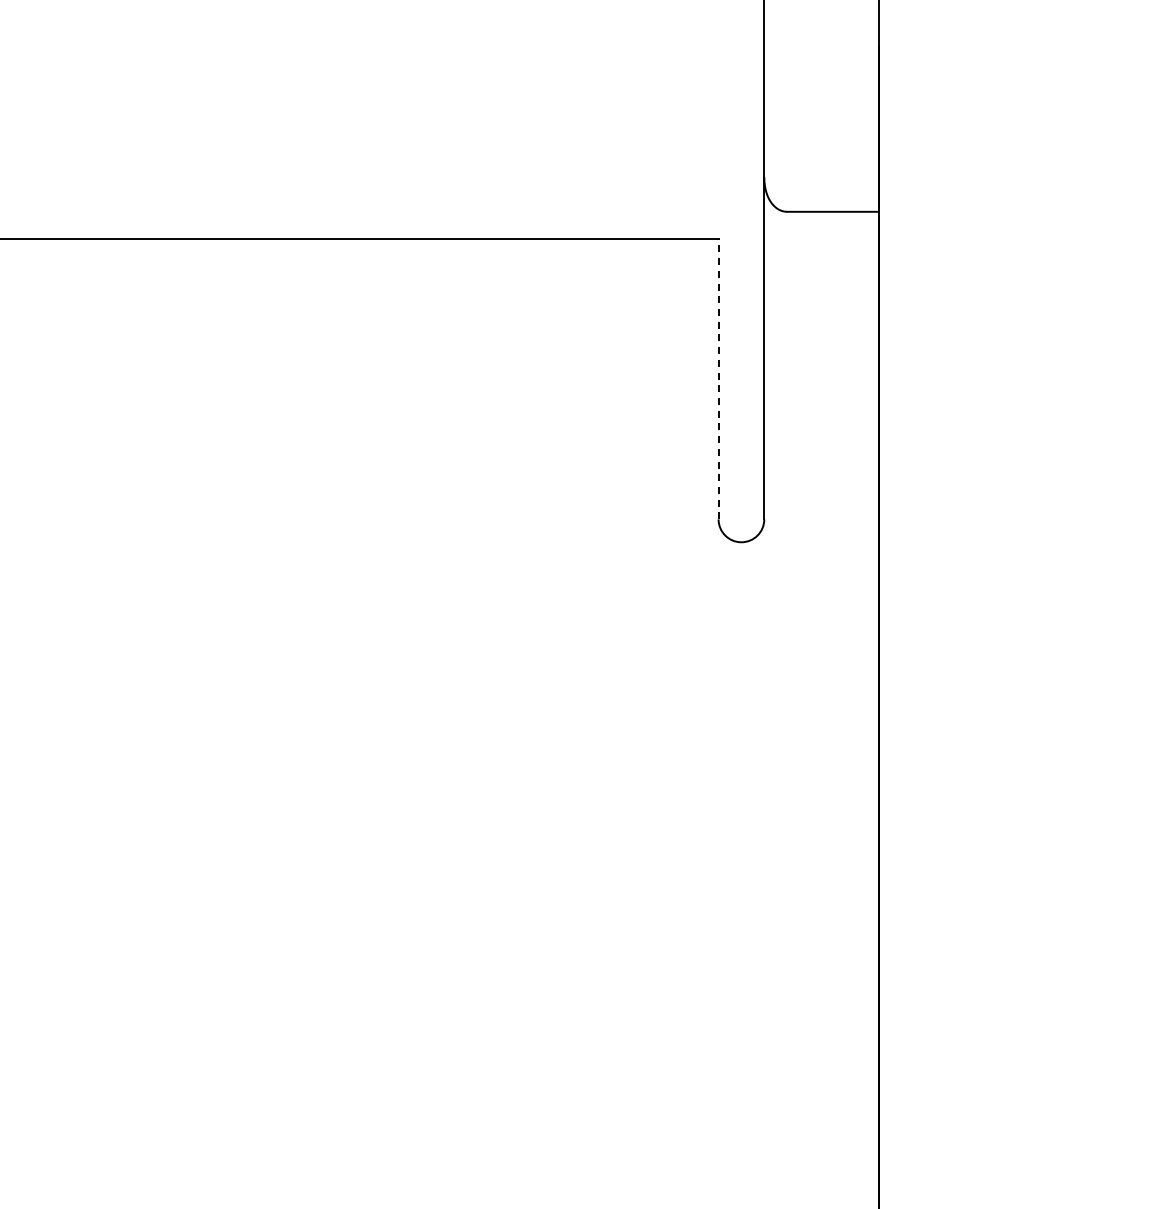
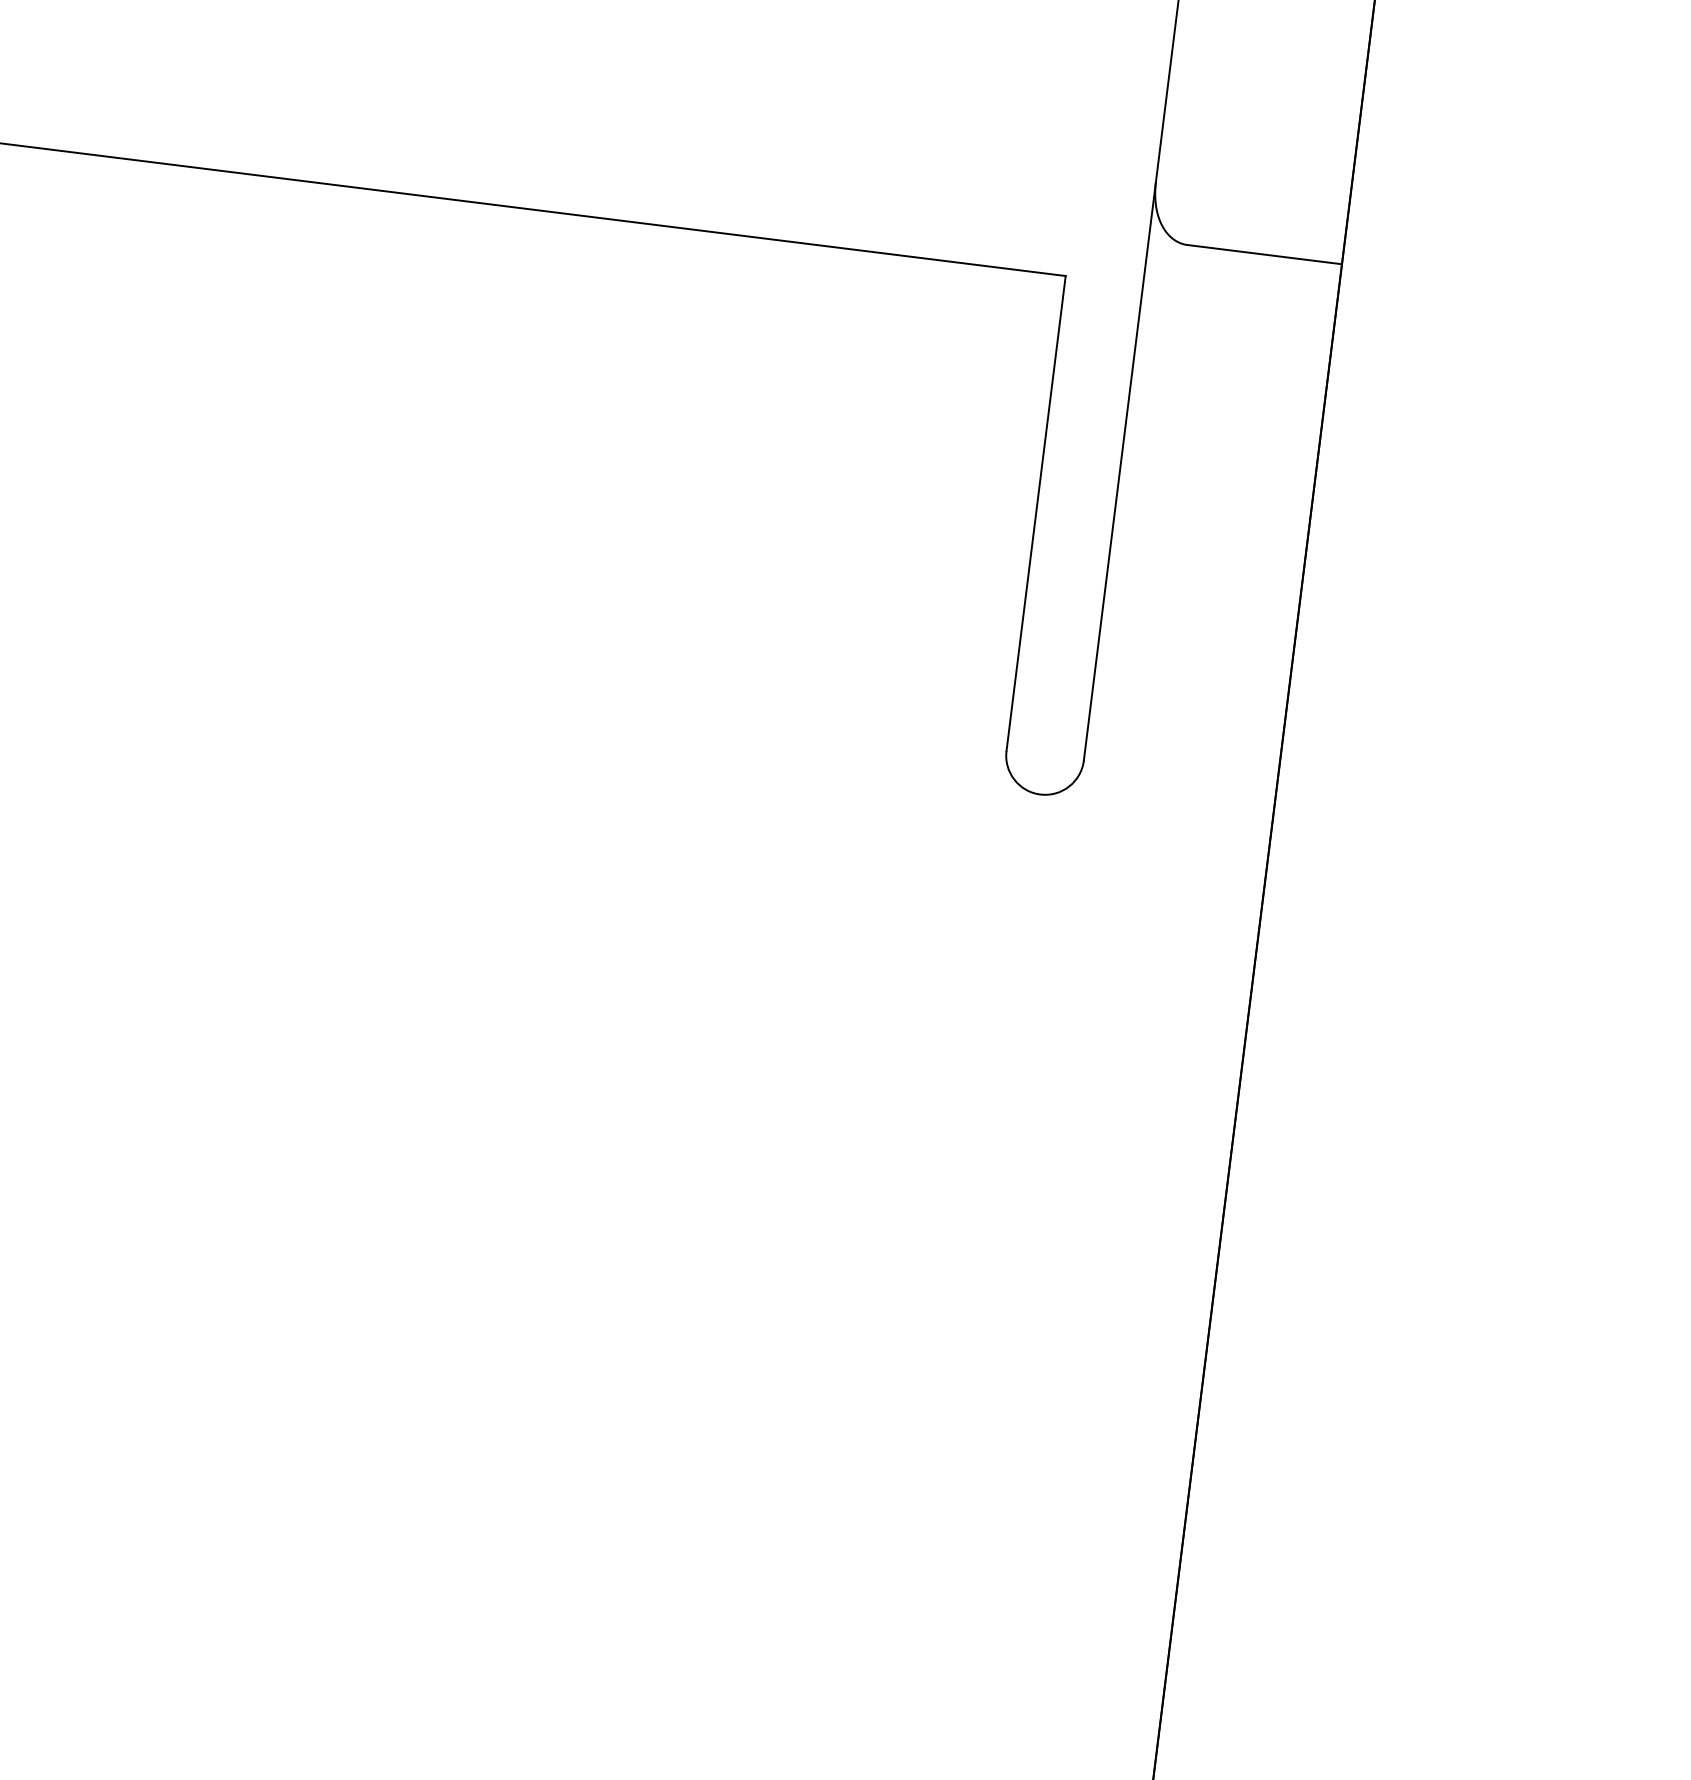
line: (718, 378) -> (1036, 512), dashed -> solid

